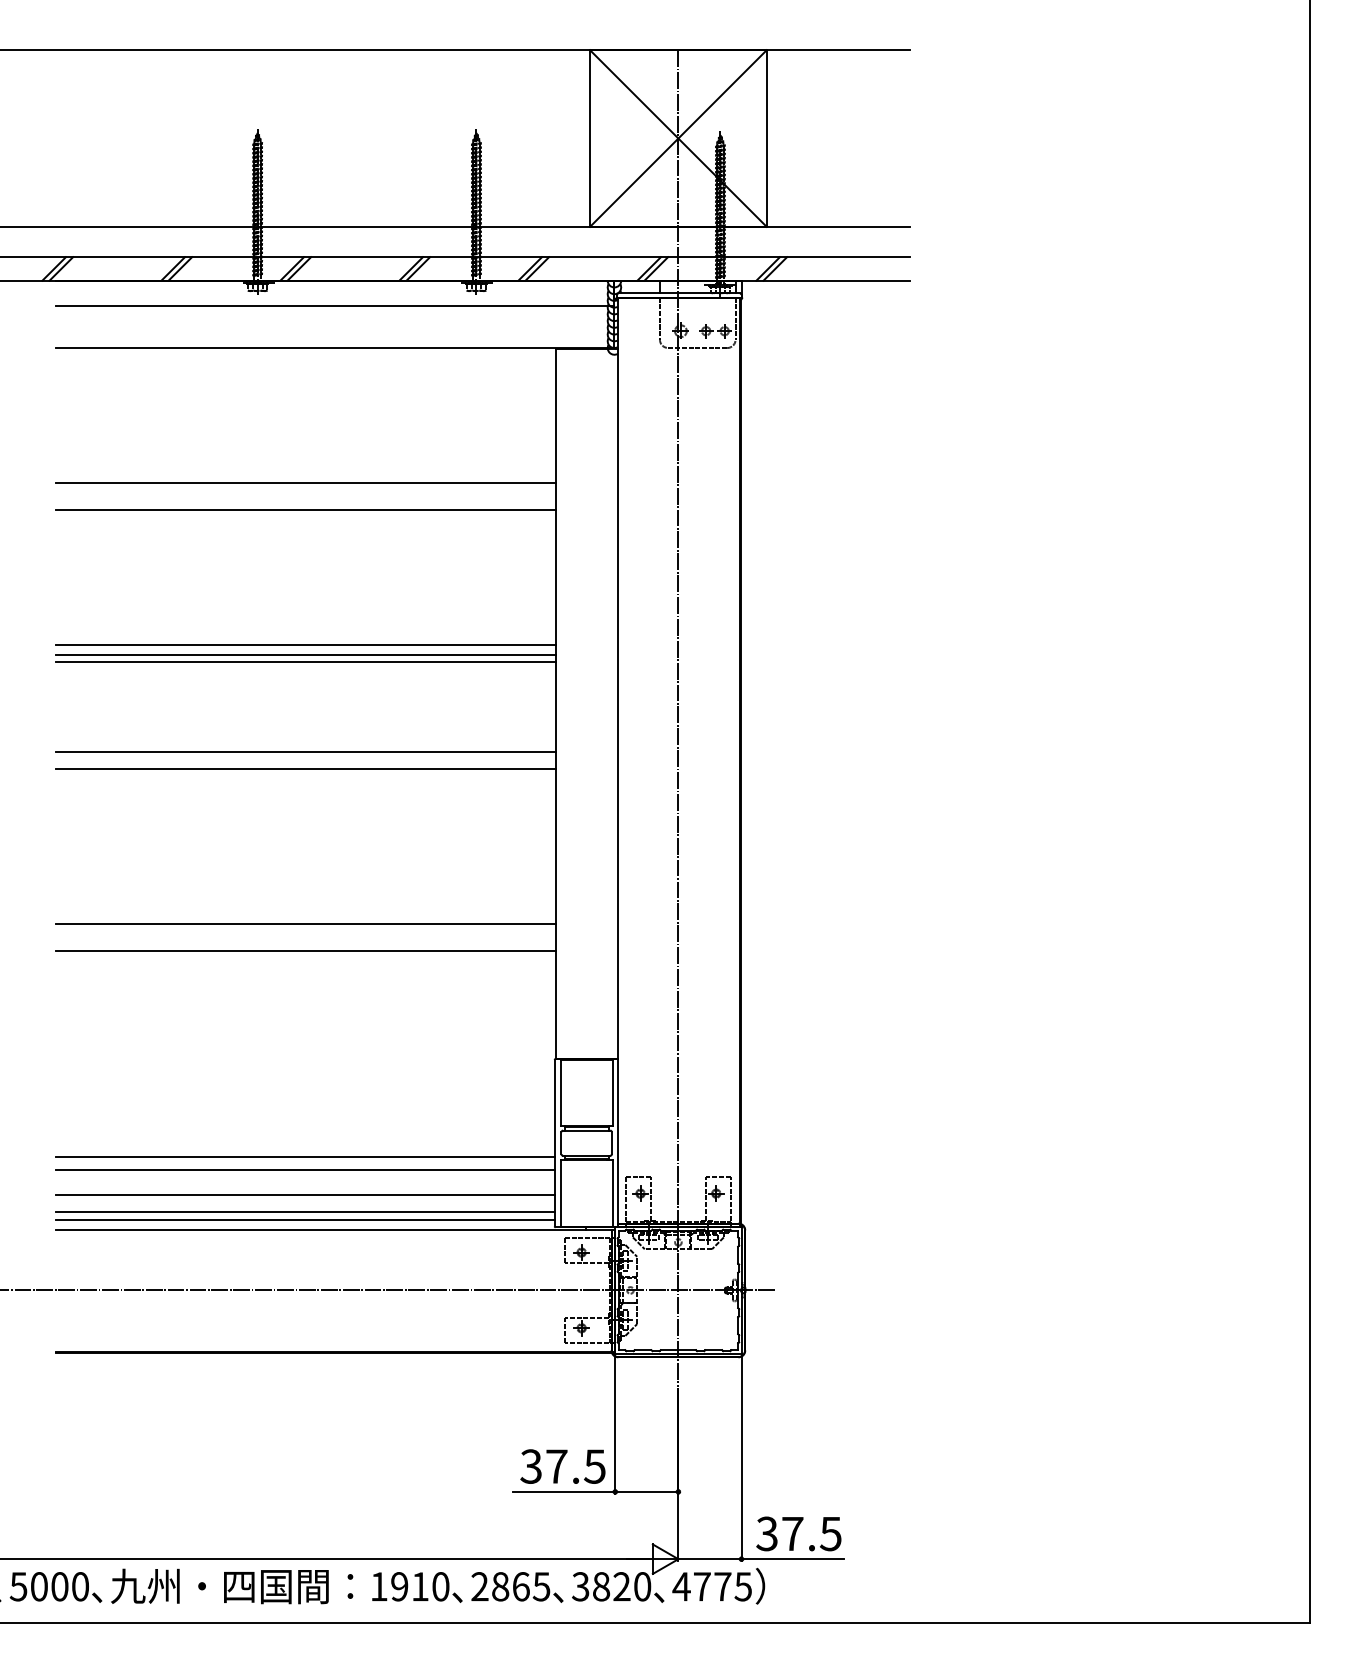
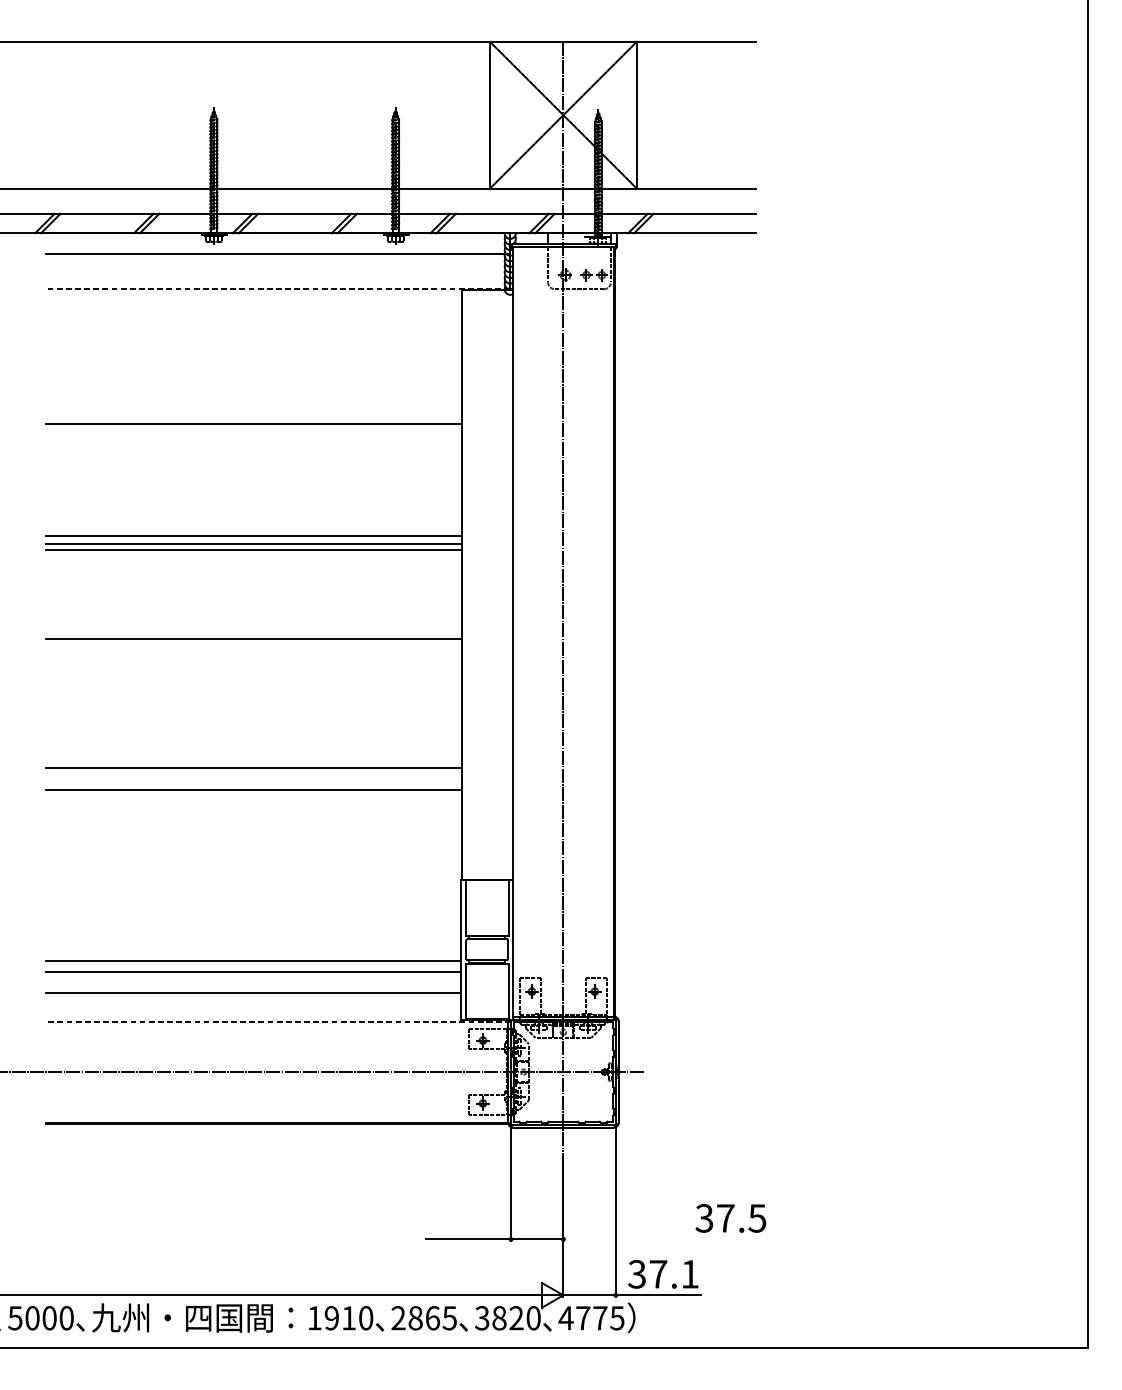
line: (334, 348) -> (277, 289), solid -> dashed
line: (305, 483) -> (253, 401), removed
line: (305, 751) -> (253, 624), removed
line: (304, 1212) -> (252, 1007), removed
line: (304, 1219) -> (252, 1013), removed
line: (335, 1229) -> (278, 1021), solid -> dashed
text: (562, 1466) -> (730, 1218), moved
text: (830, 1534) -> (689, 1274), 37.5 -> 37.1

